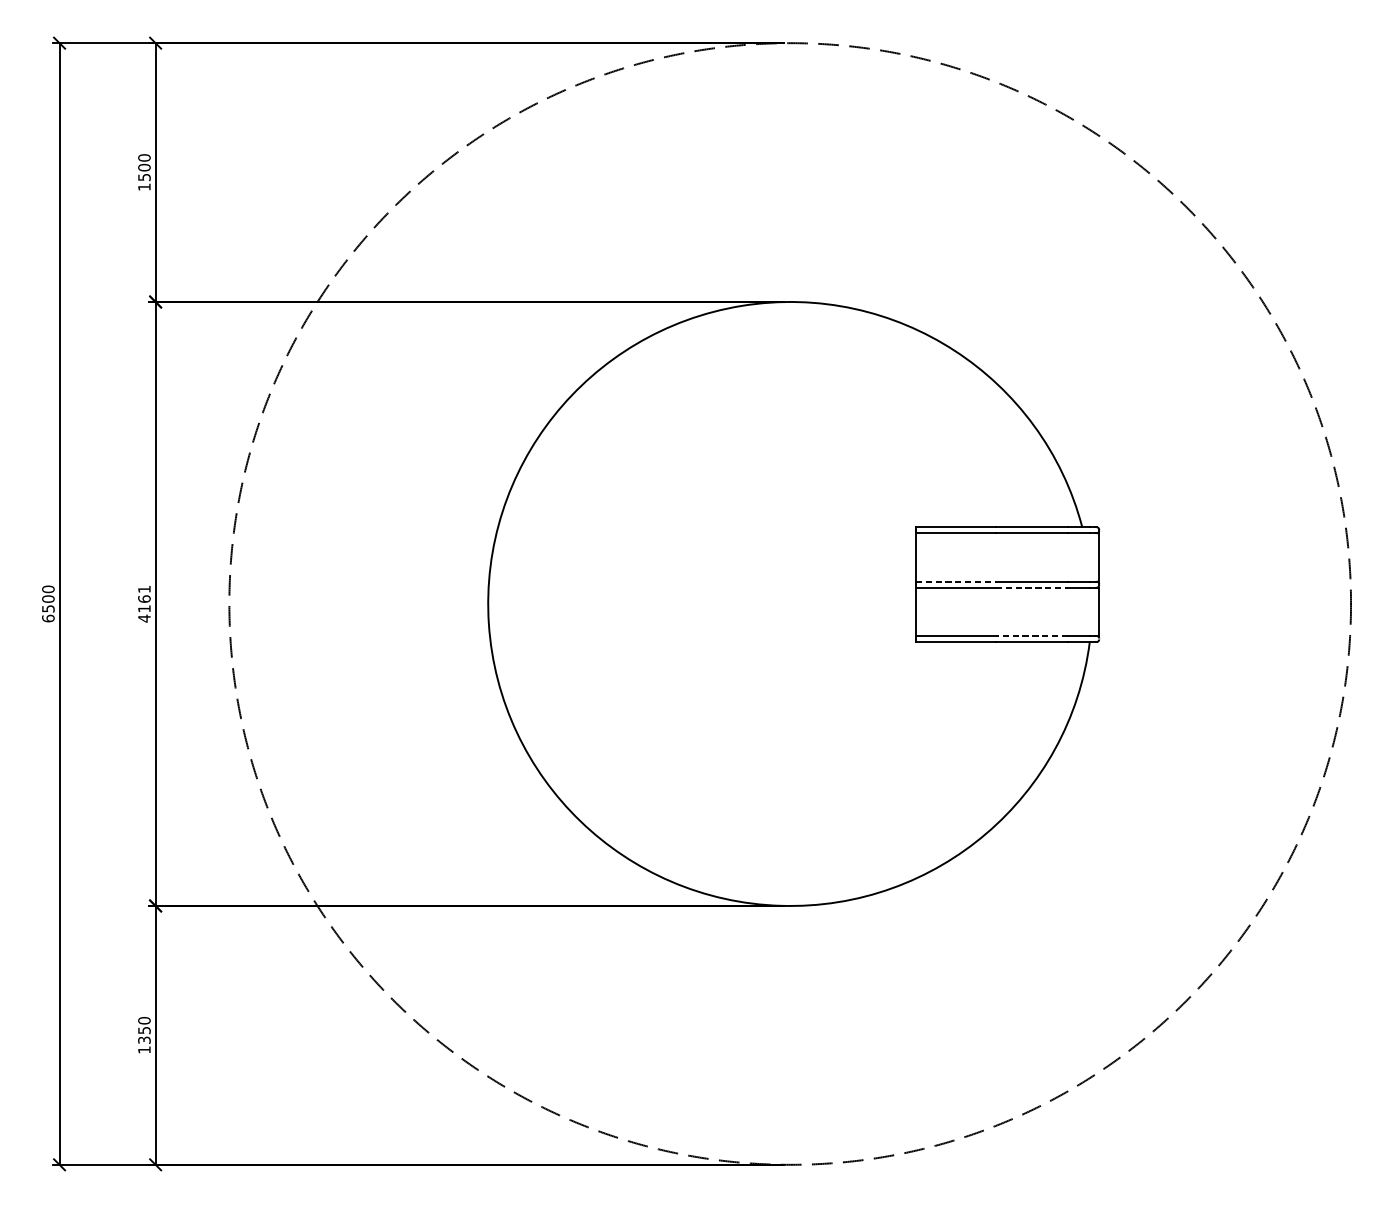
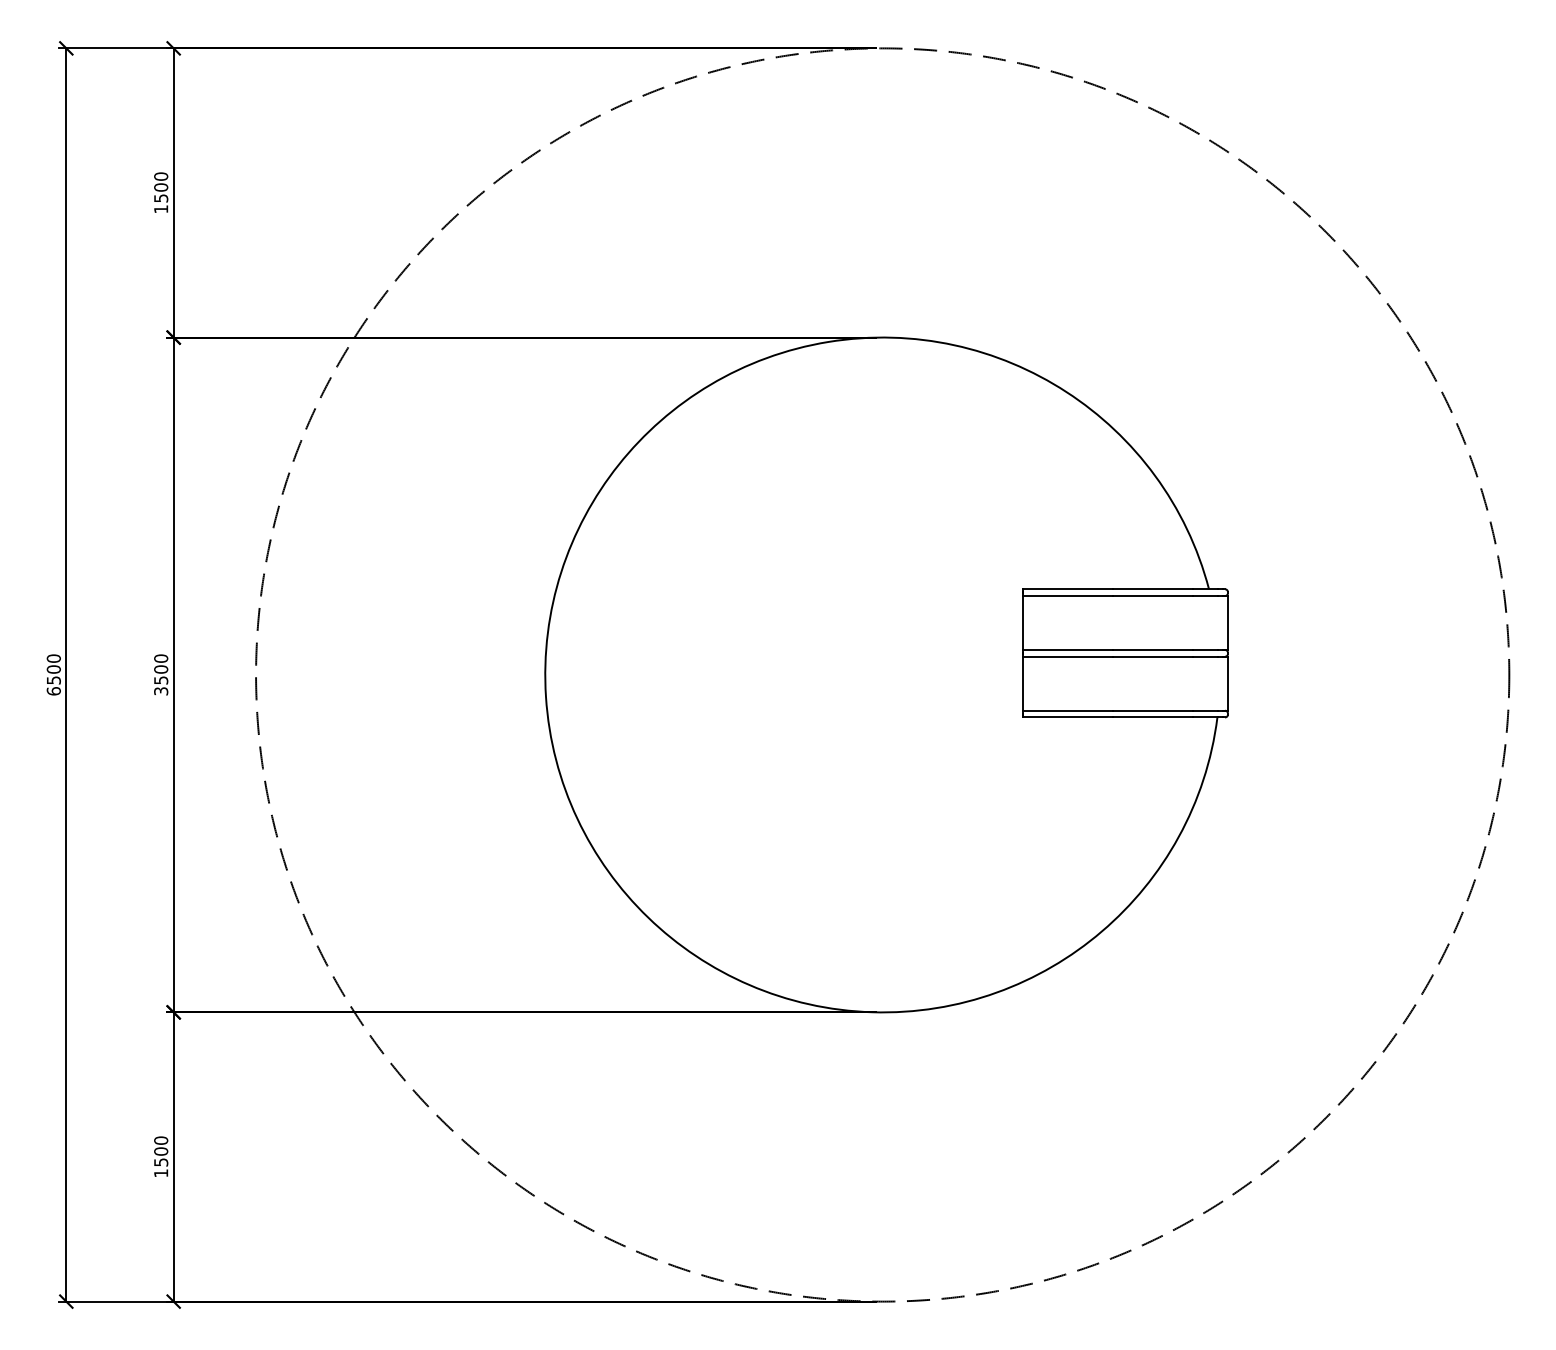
line: (955, 581) -> (1067, 649), dashed -> solid
line: (1032, 587) -> (1153, 656), dashed -> solid
text: (144, 603) -> (161, 674), 4161 -> 3500
line: (1031, 635) -> (1152, 710), dashed -> solid
text: (144, 1034) -> (161, 1156), 1350 -> 1500

